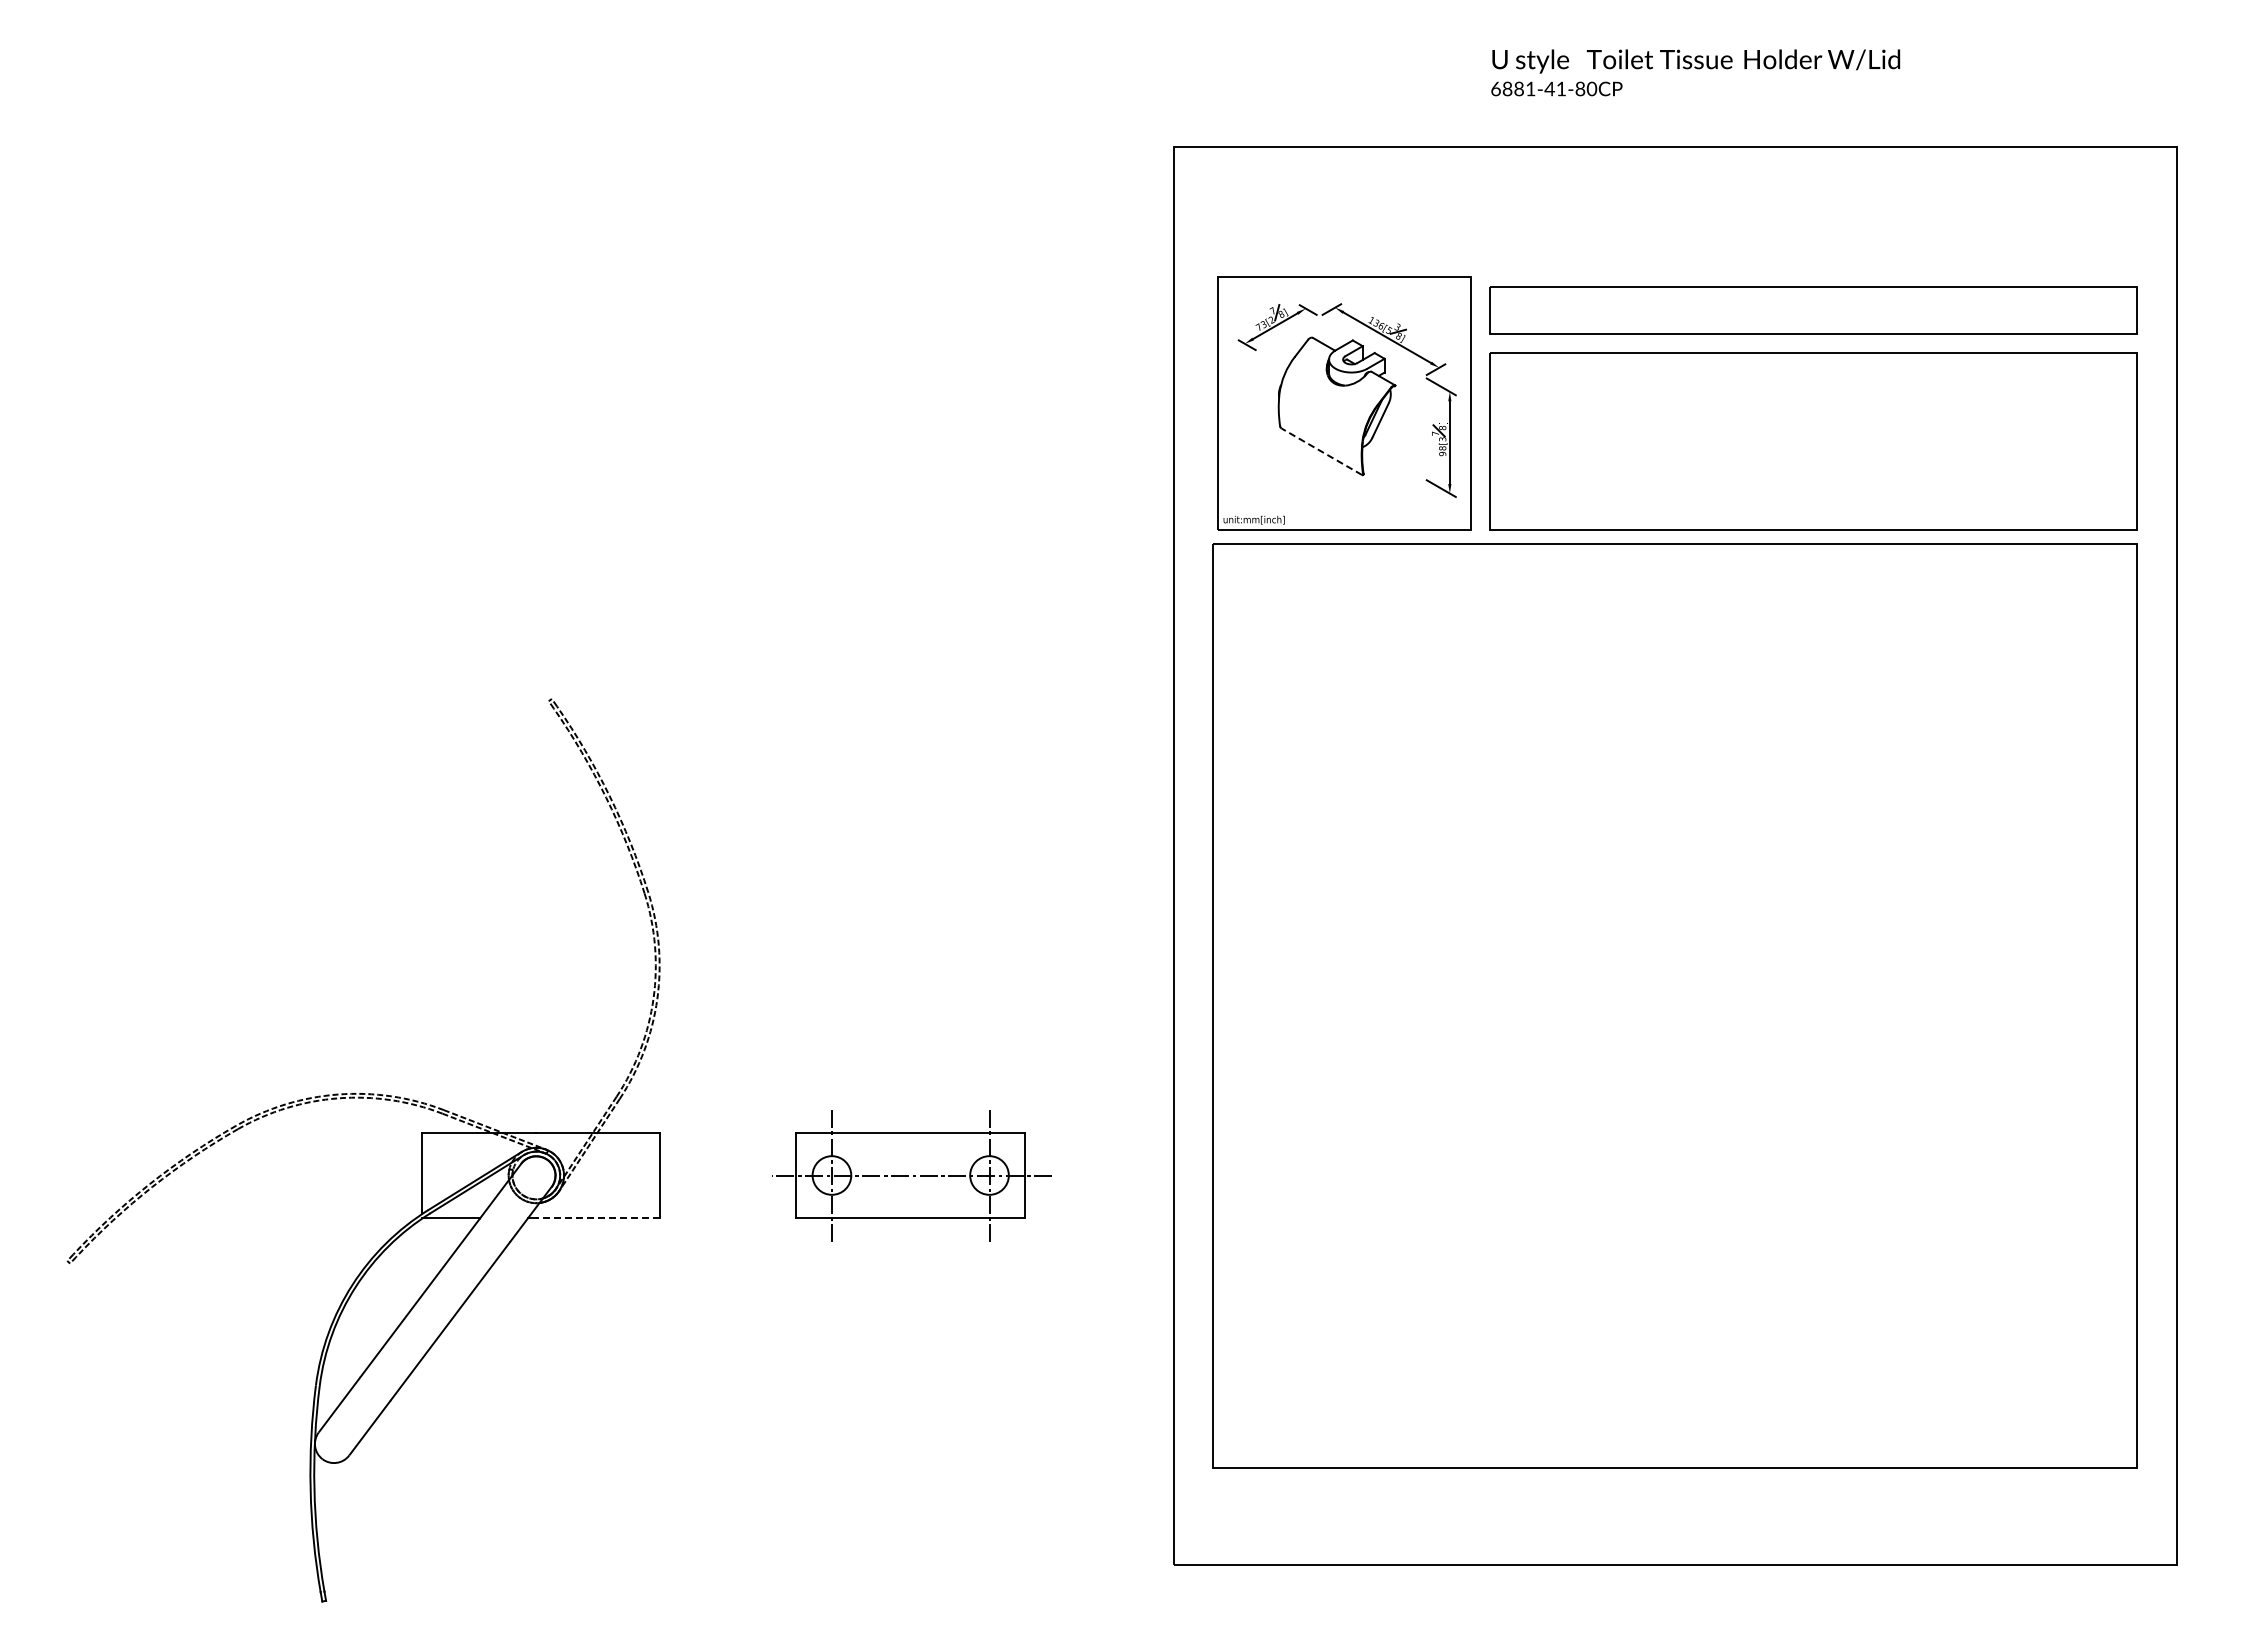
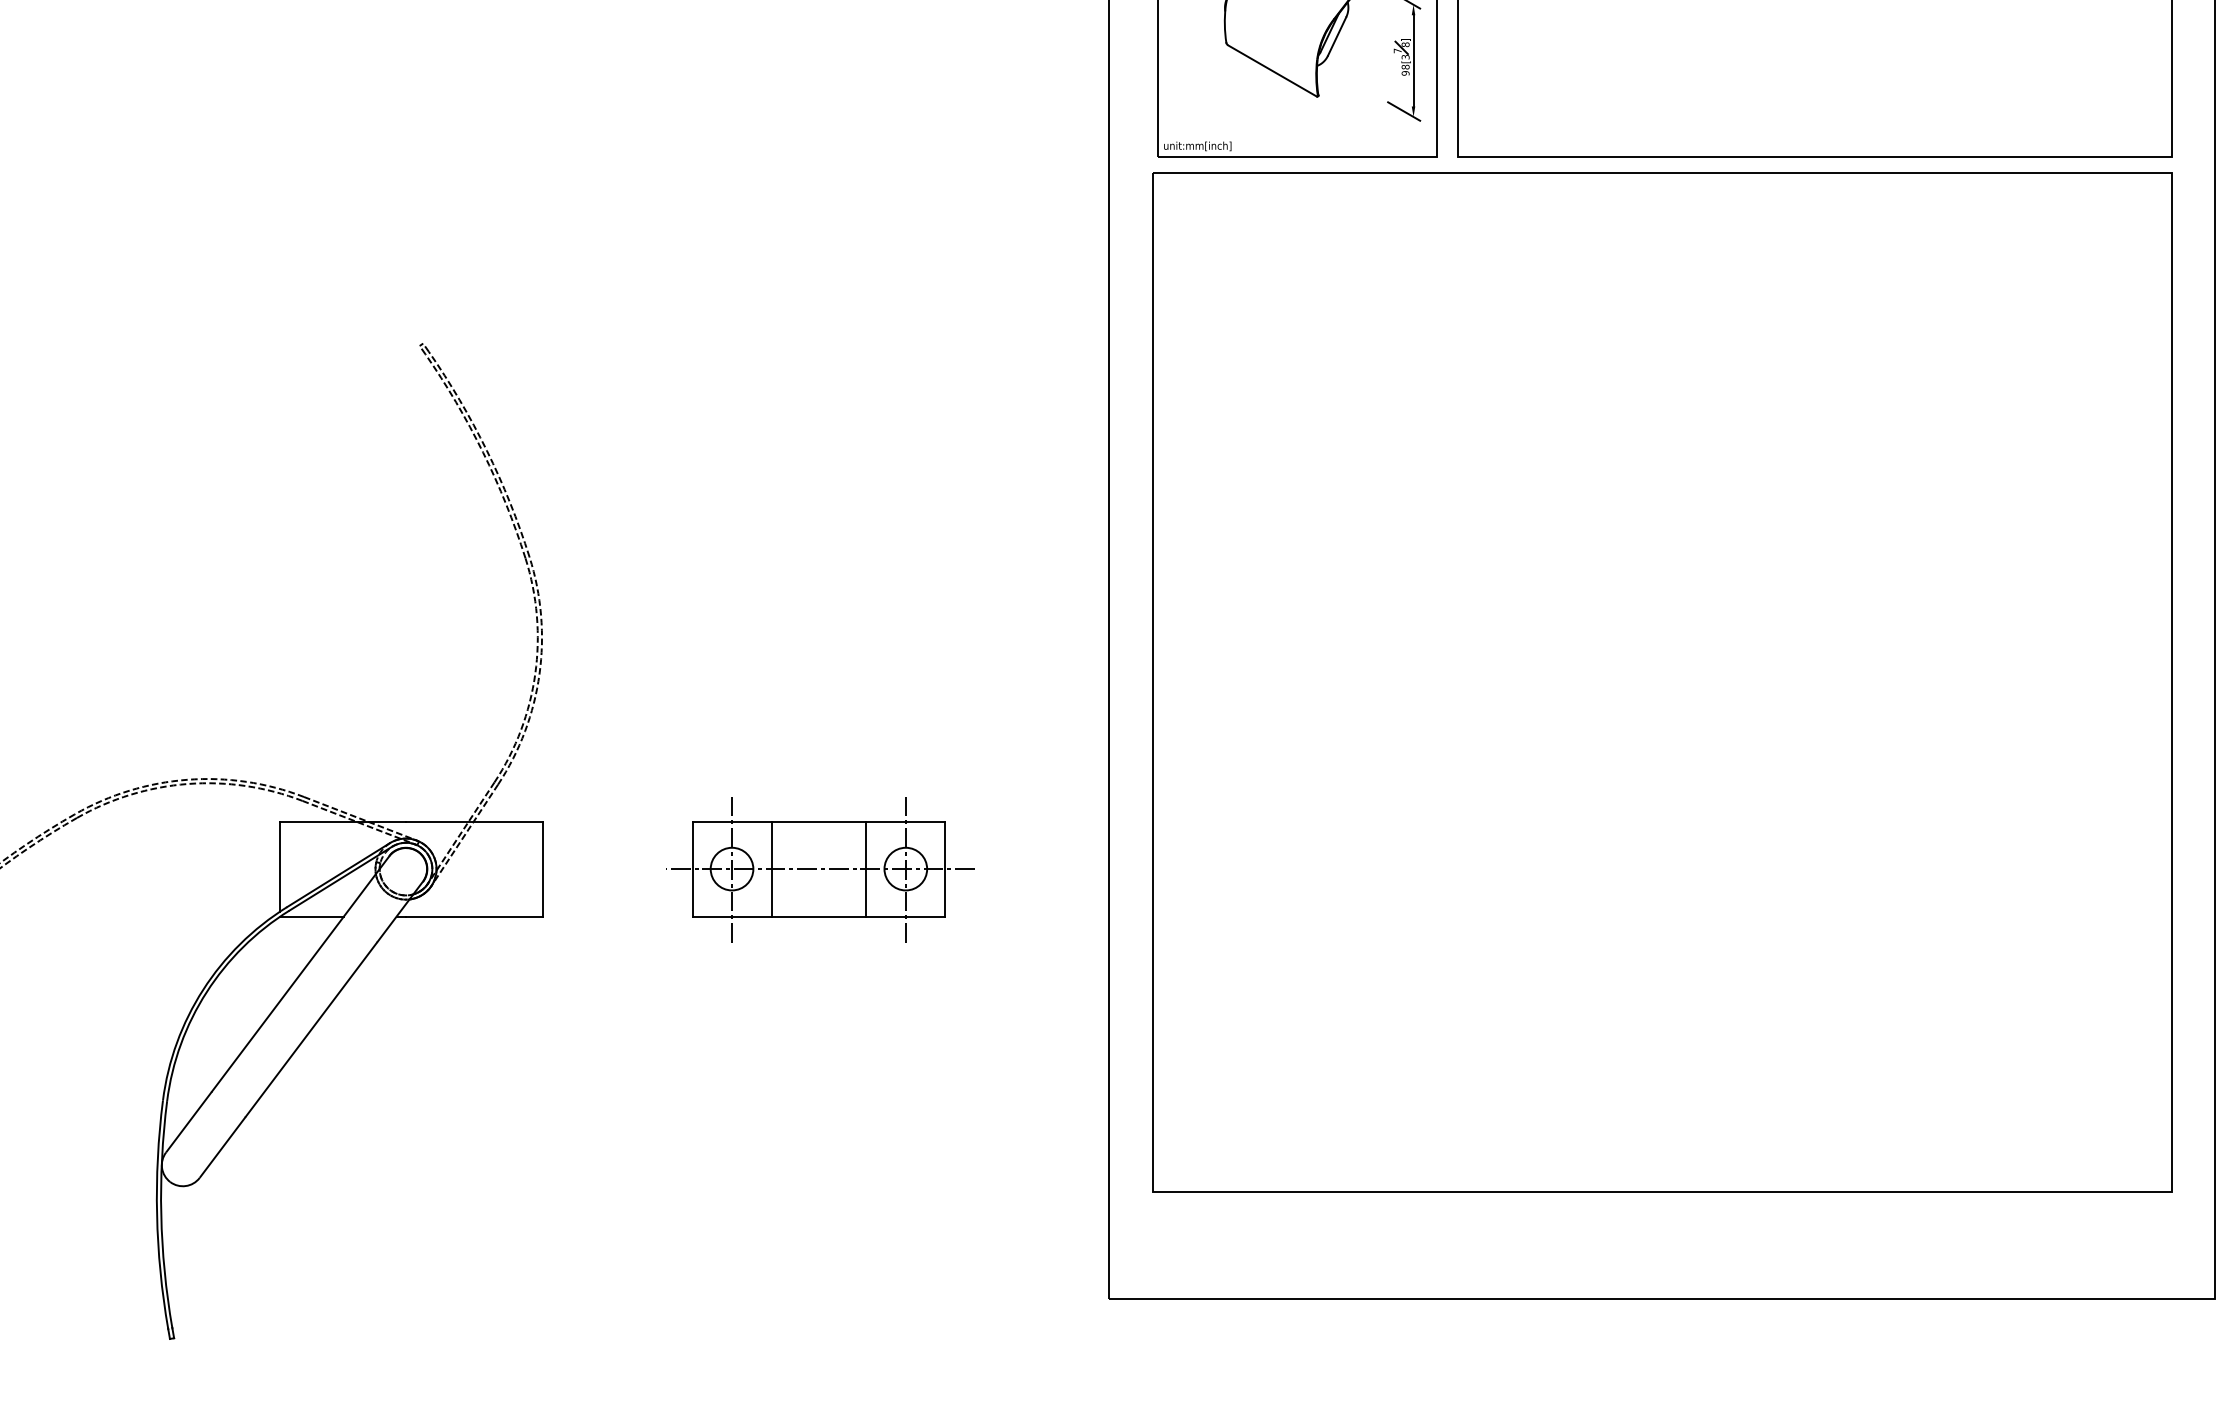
line: (1321, 451) -> (1271, 70), dashed -> solid
line: (867, 1175) -> (771, 869), added
line: (953, 1175) -> (866, 869), added
line: (597, 1218) -> (473, 916), dashed -> solid

